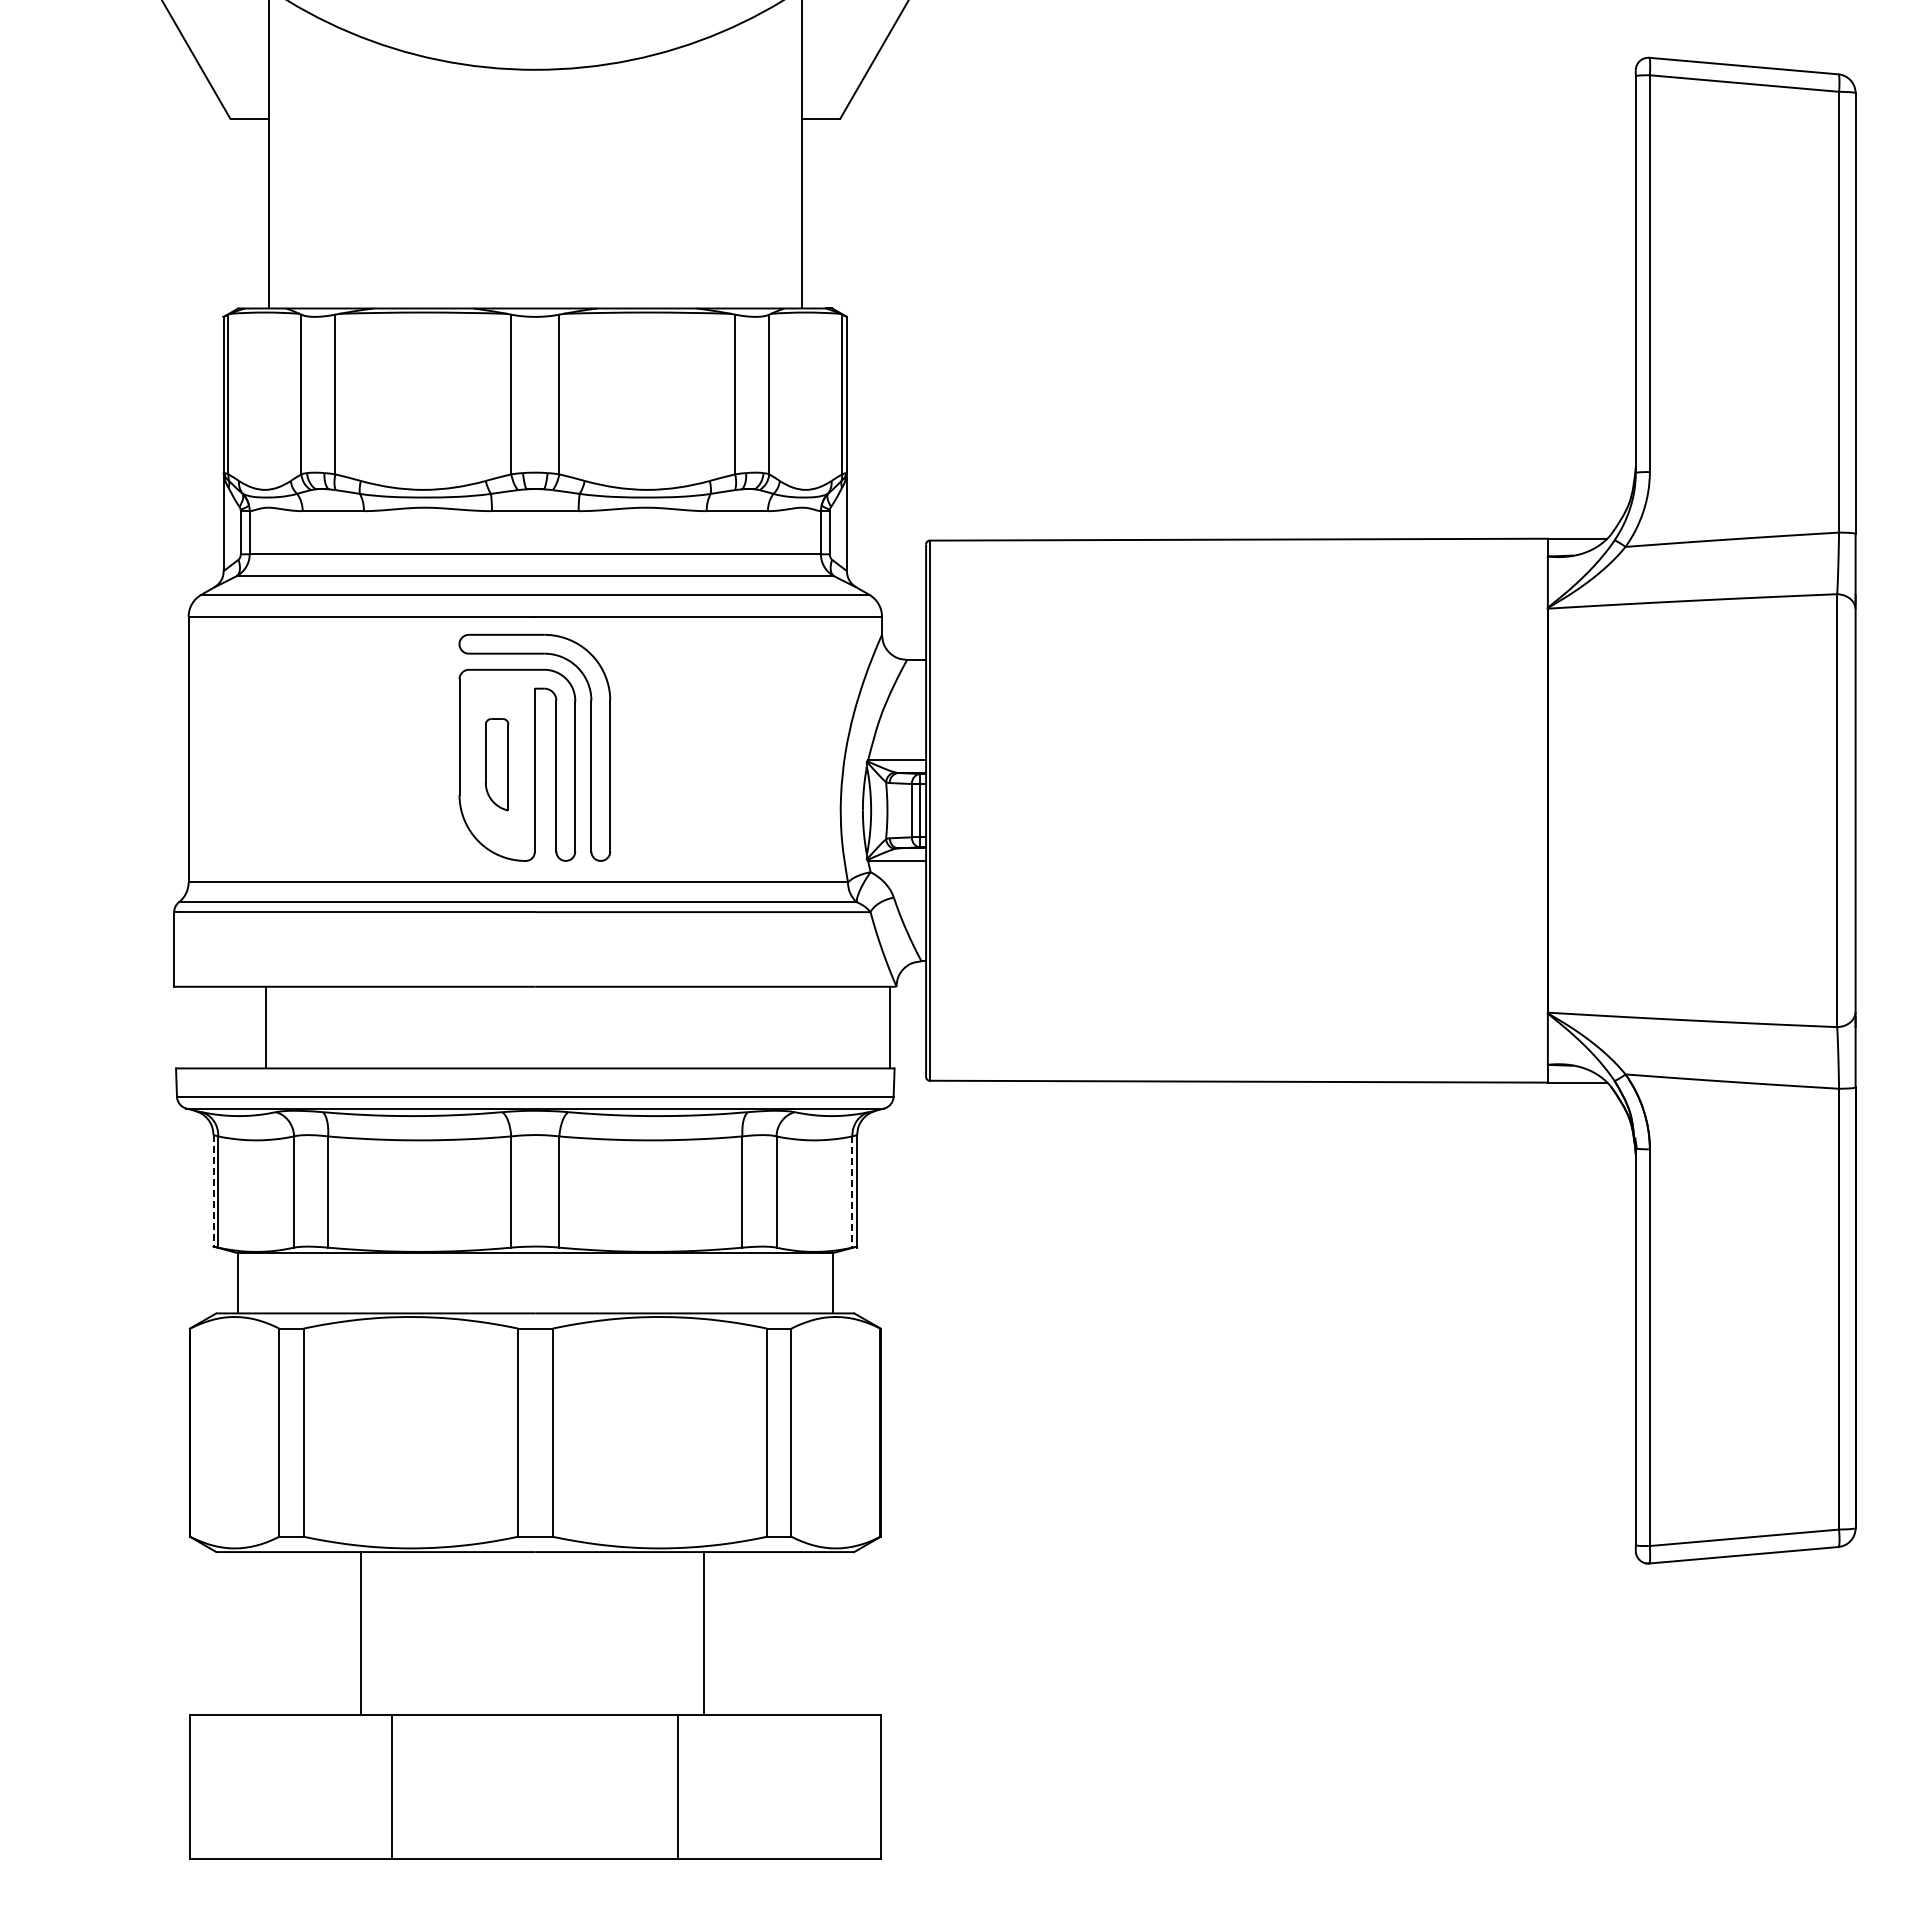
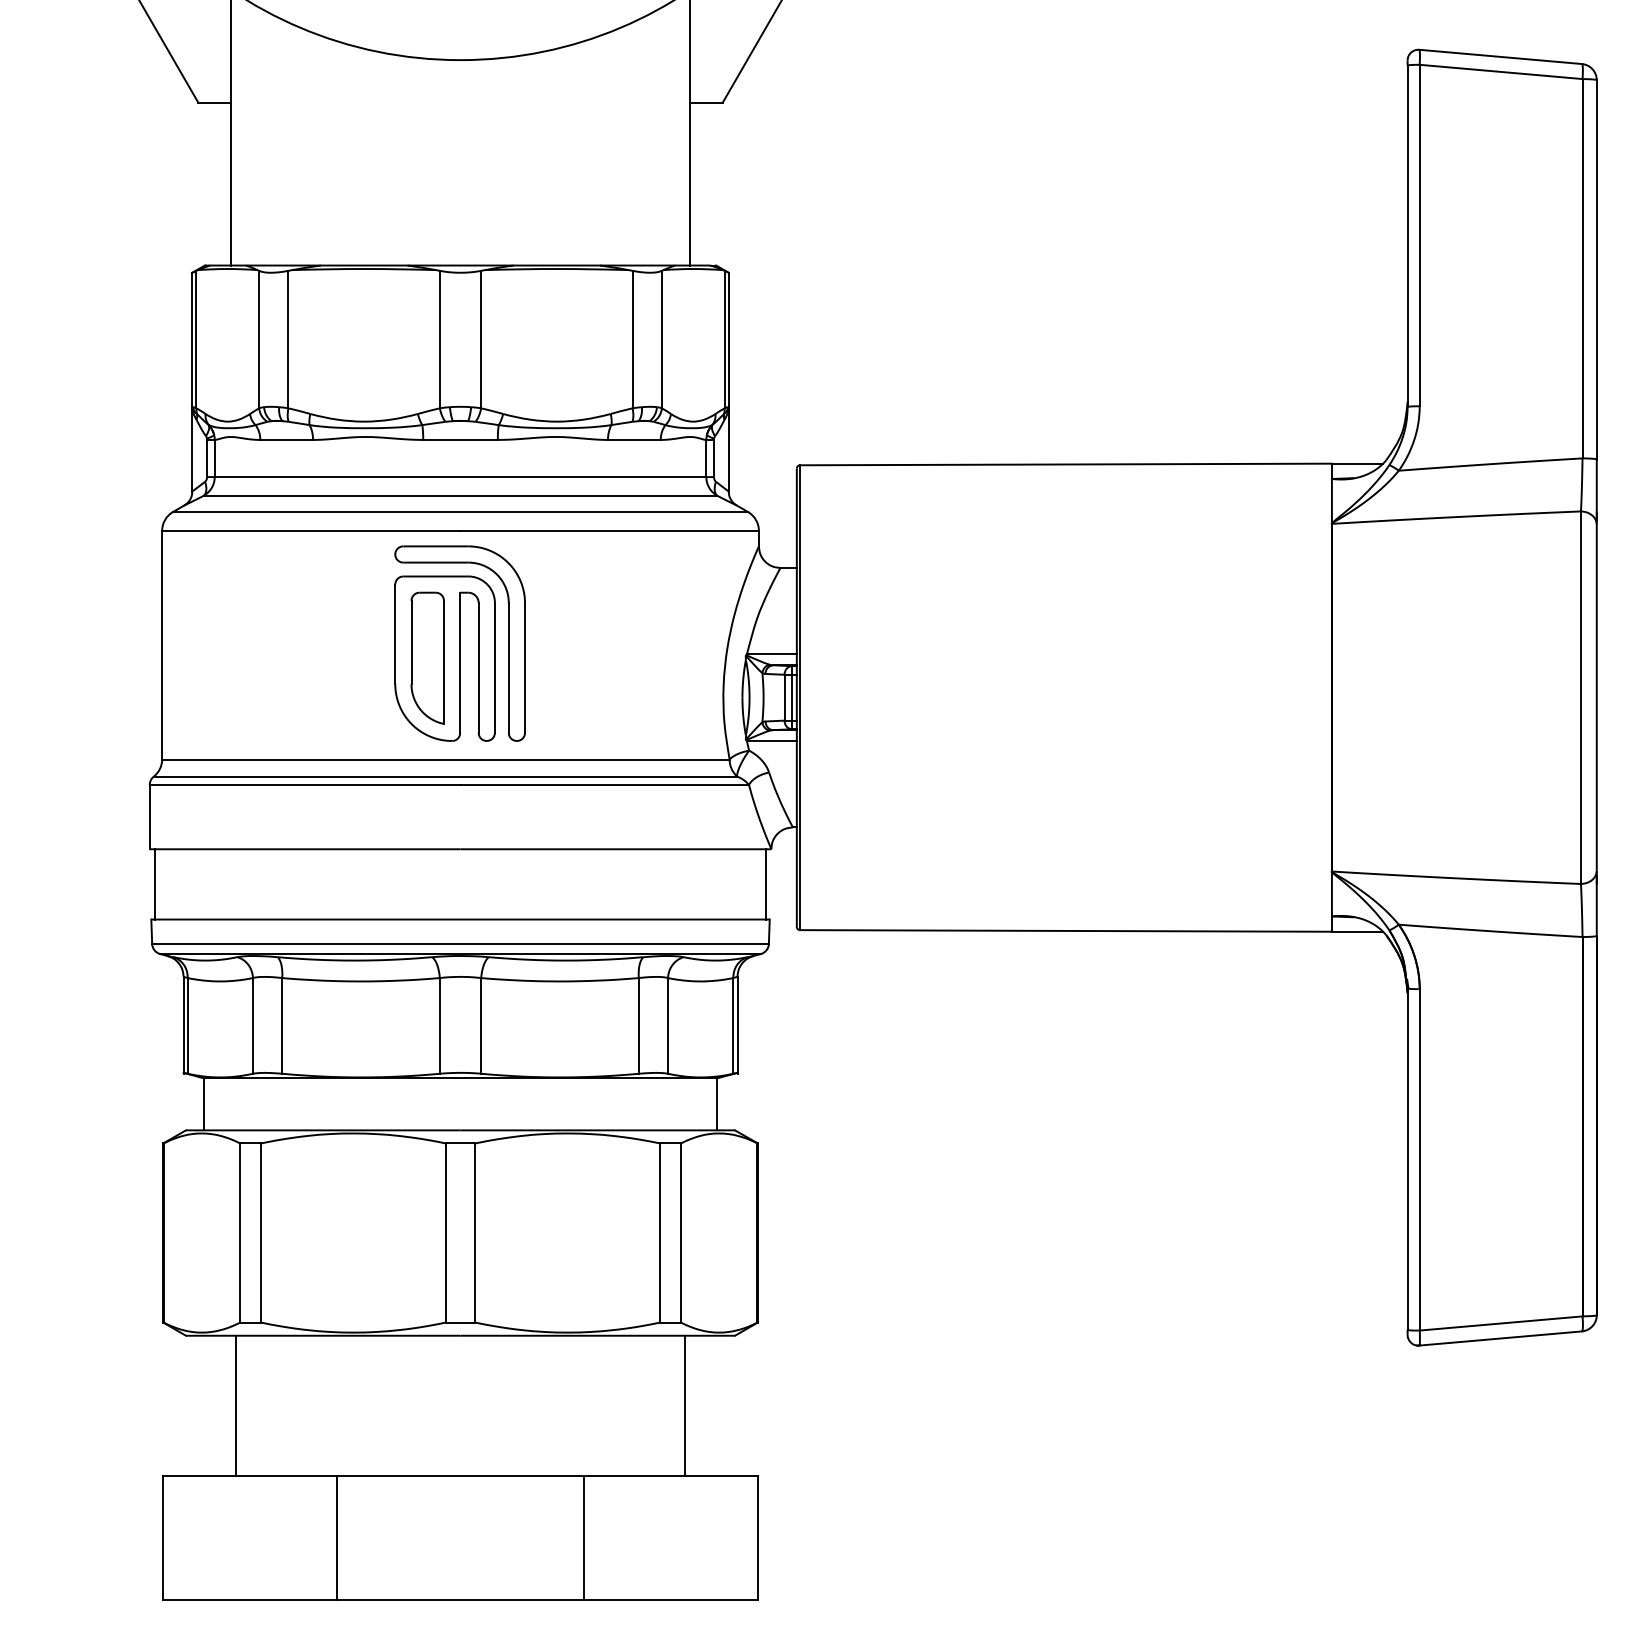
part: (496, 764) -> (427, 657), size x1.67
line: (266, 1027) -> (155, 884), moved
line: (213, 1191) -> (183, 1025), dashed -> solid
line: (852, 1192) -> (733, 1026), dashed -> solid
line: (361, 1633) -> (236, 1405), moved
line: (703, 1633) -> (685, 1405), moved

